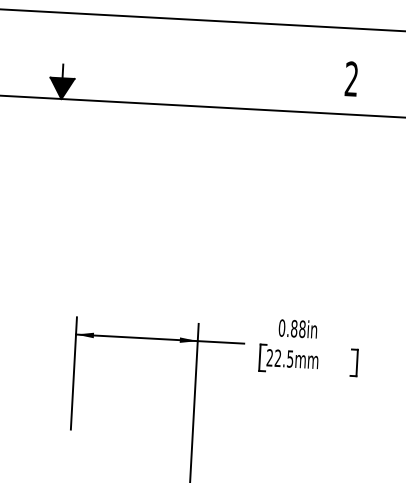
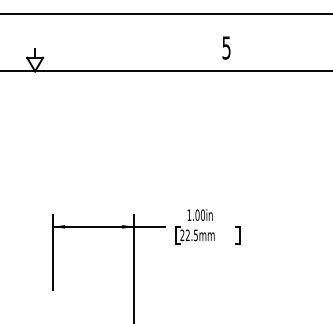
text: (351, 78) -> (226, 47), 2 -> 5
fill: (62, 88) -> (35, 64), removed
text: (292, 329) -> (196, 215), 0.88in -> 1.00in

